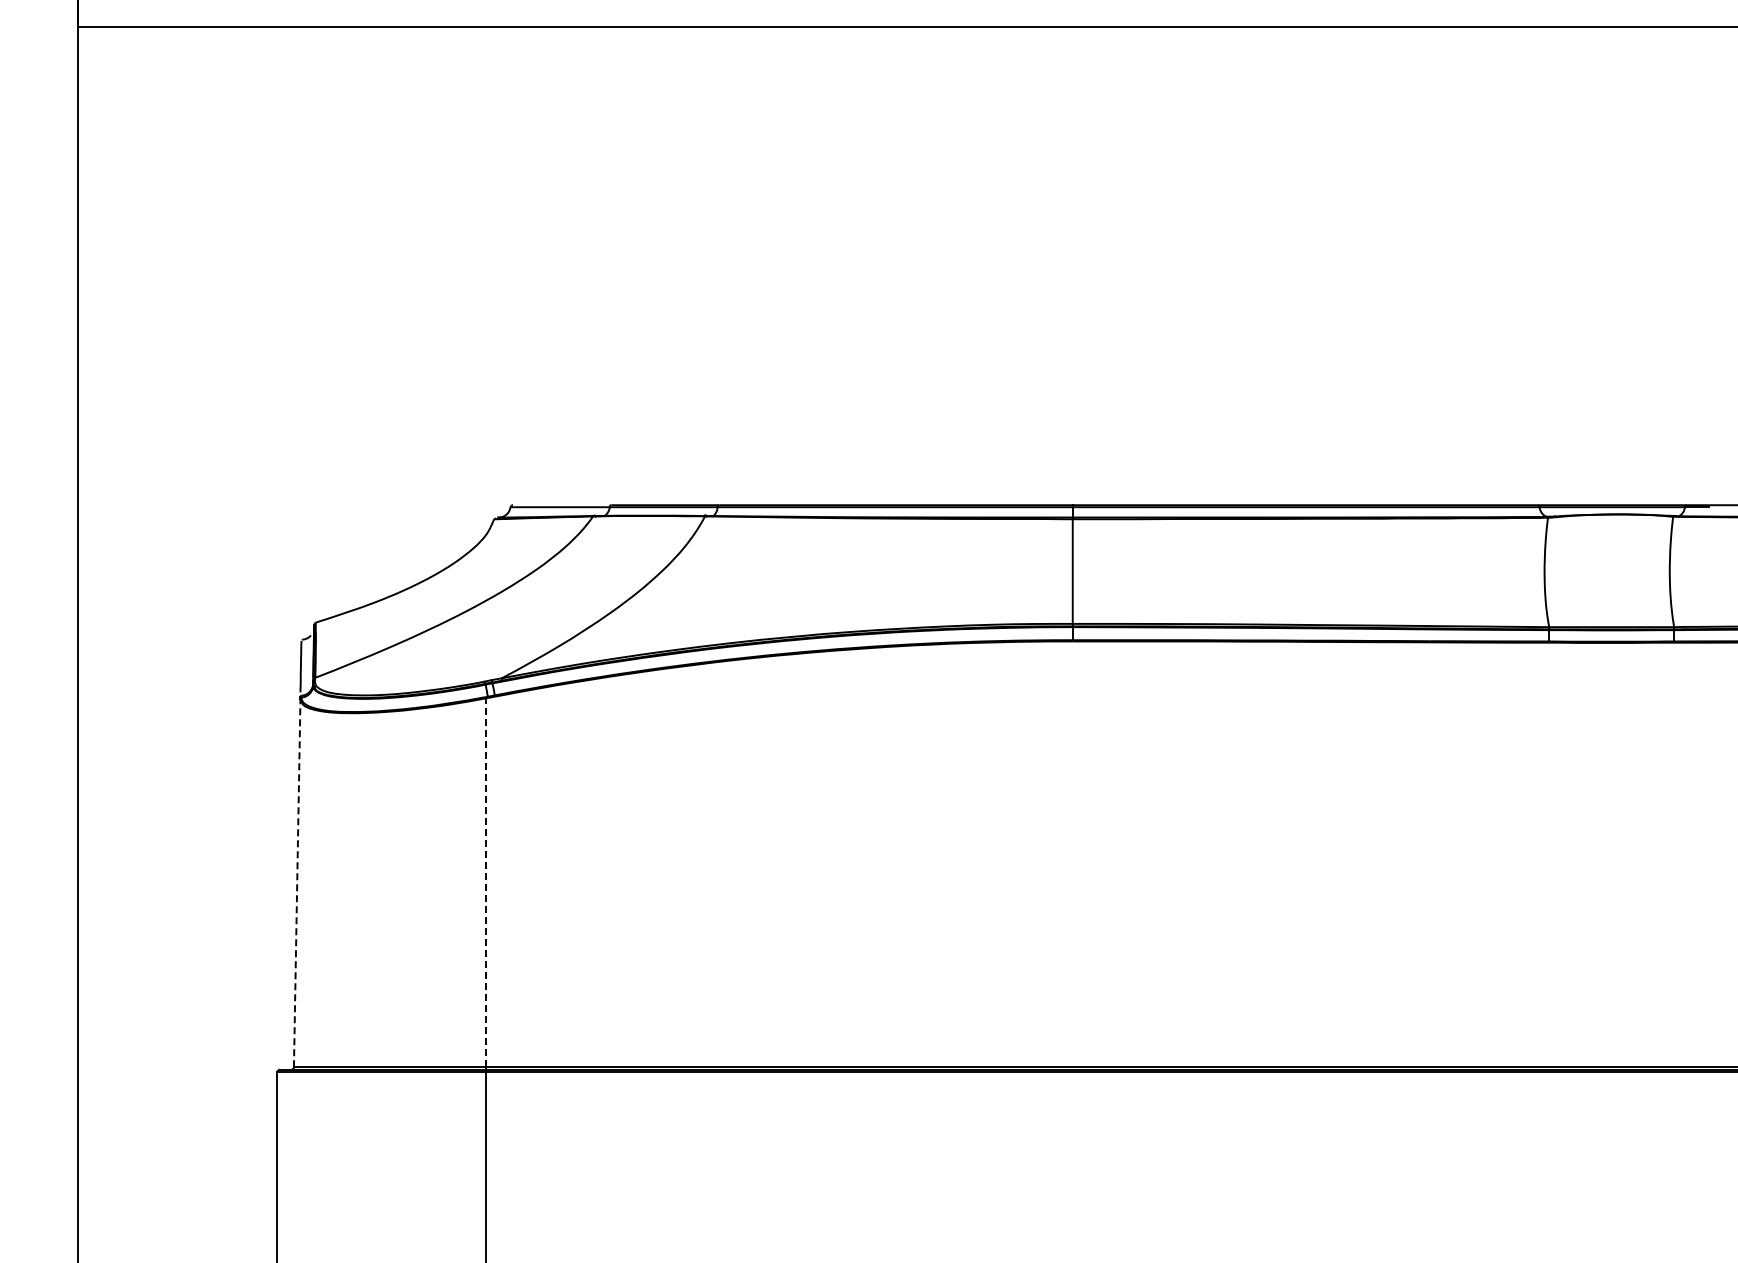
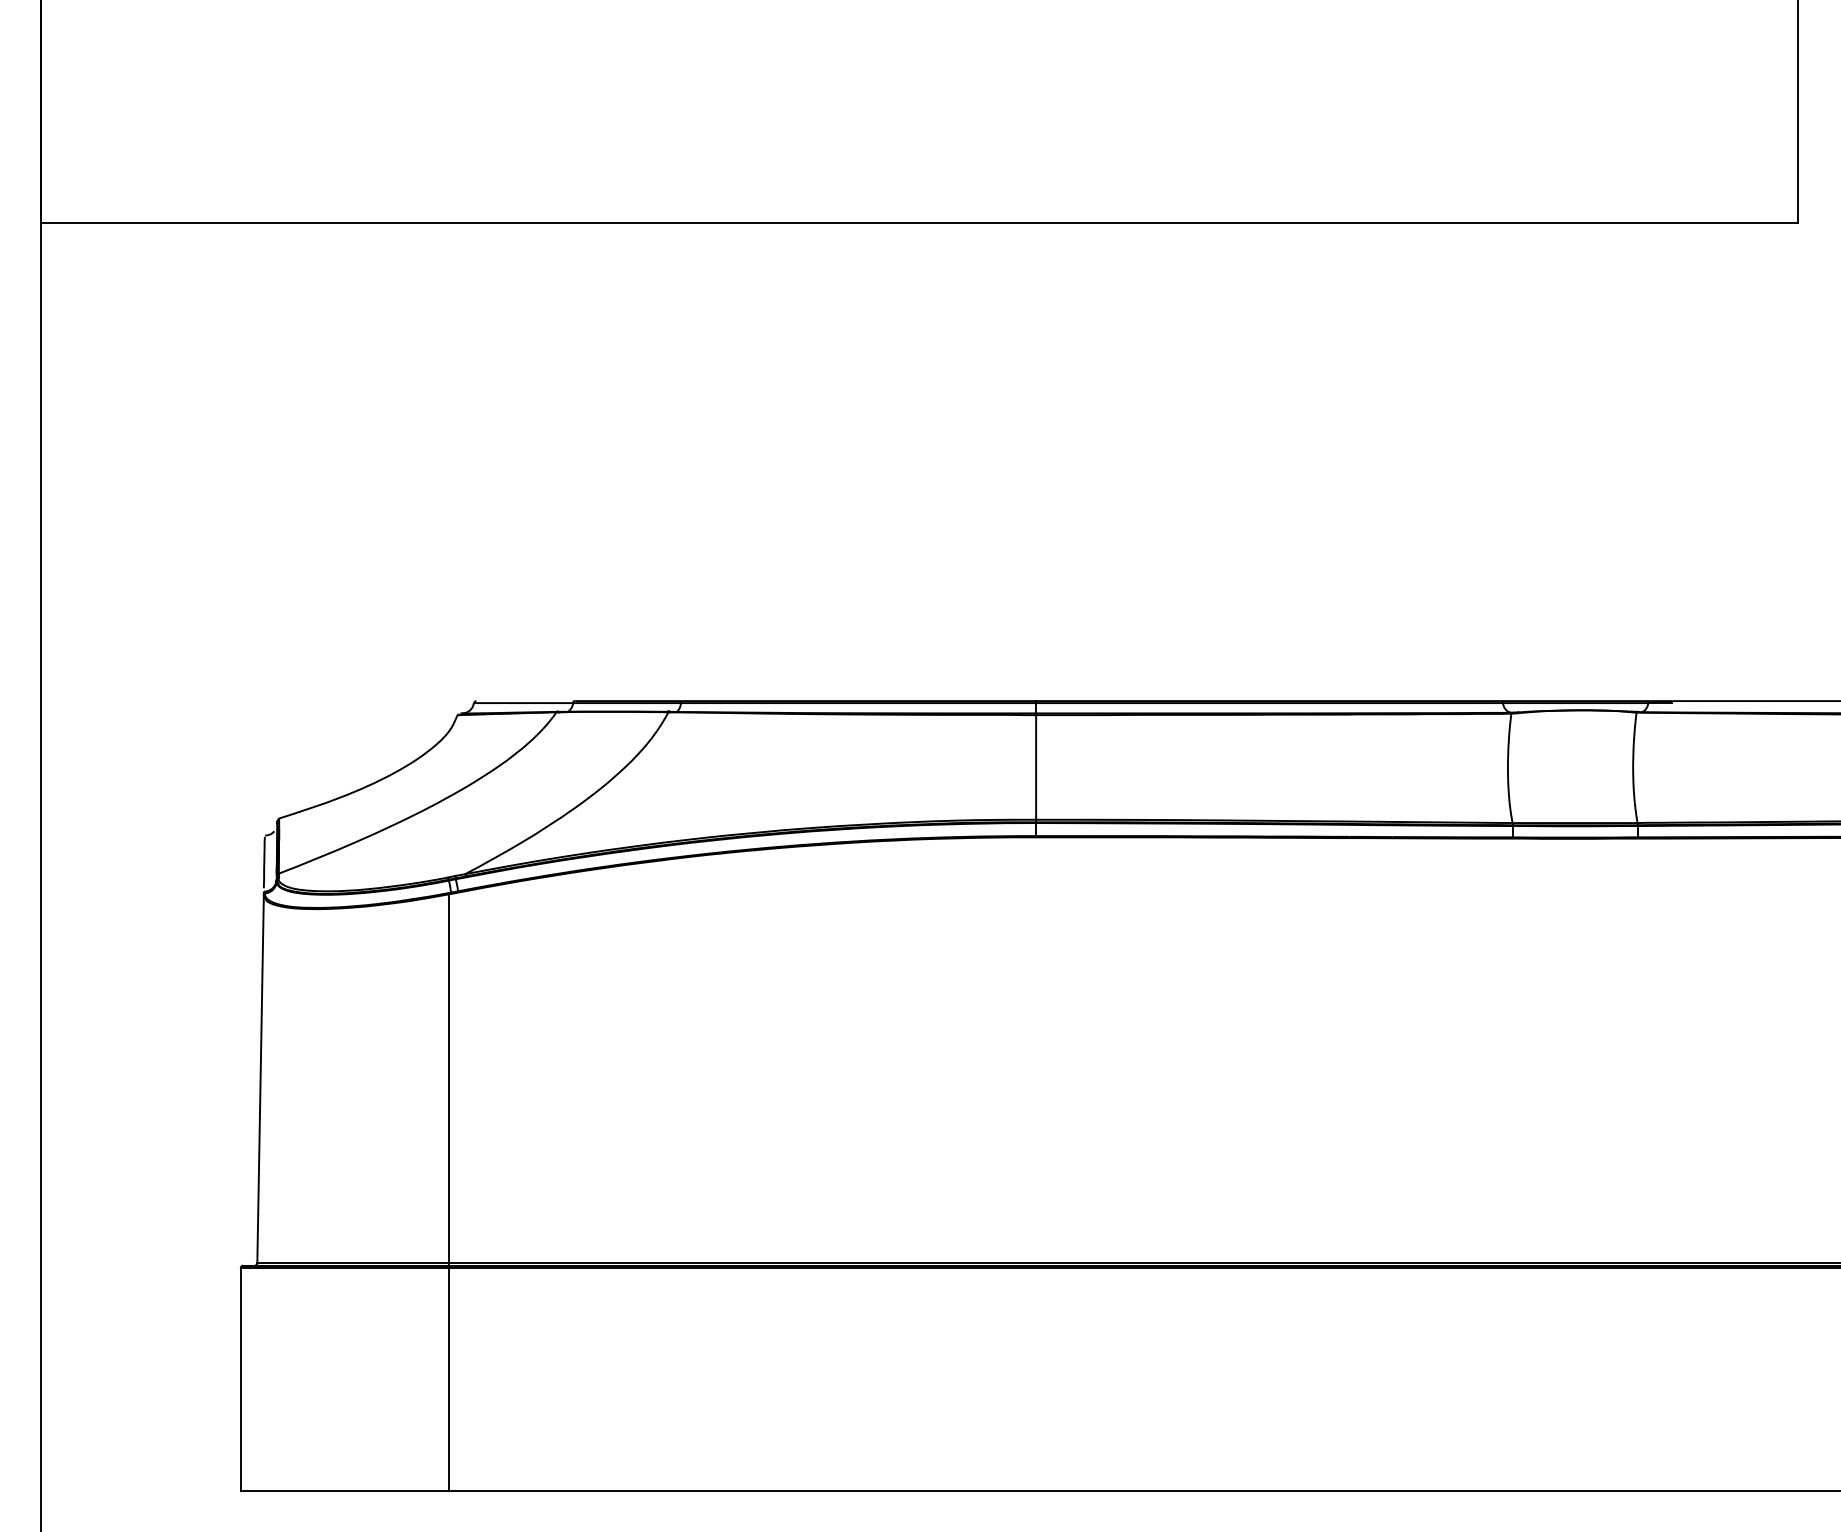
line: (297, 882) -> (260, 1078), dashed -> solid
line: (486, 882) -> (449, 1078), dashed -> solid

